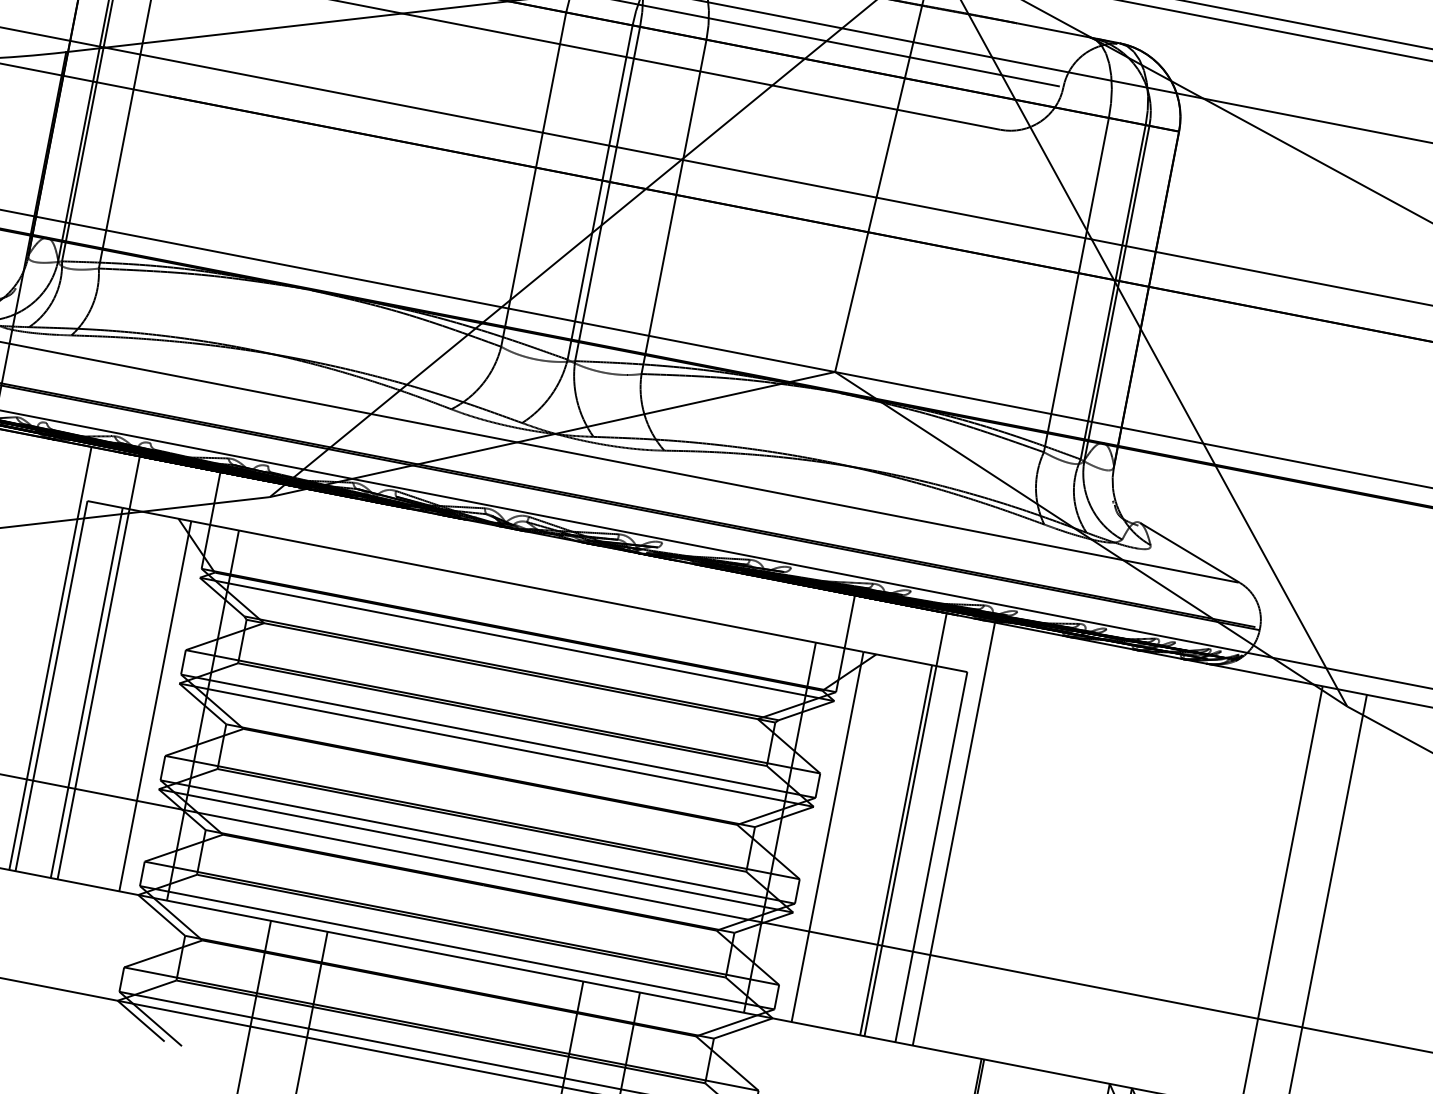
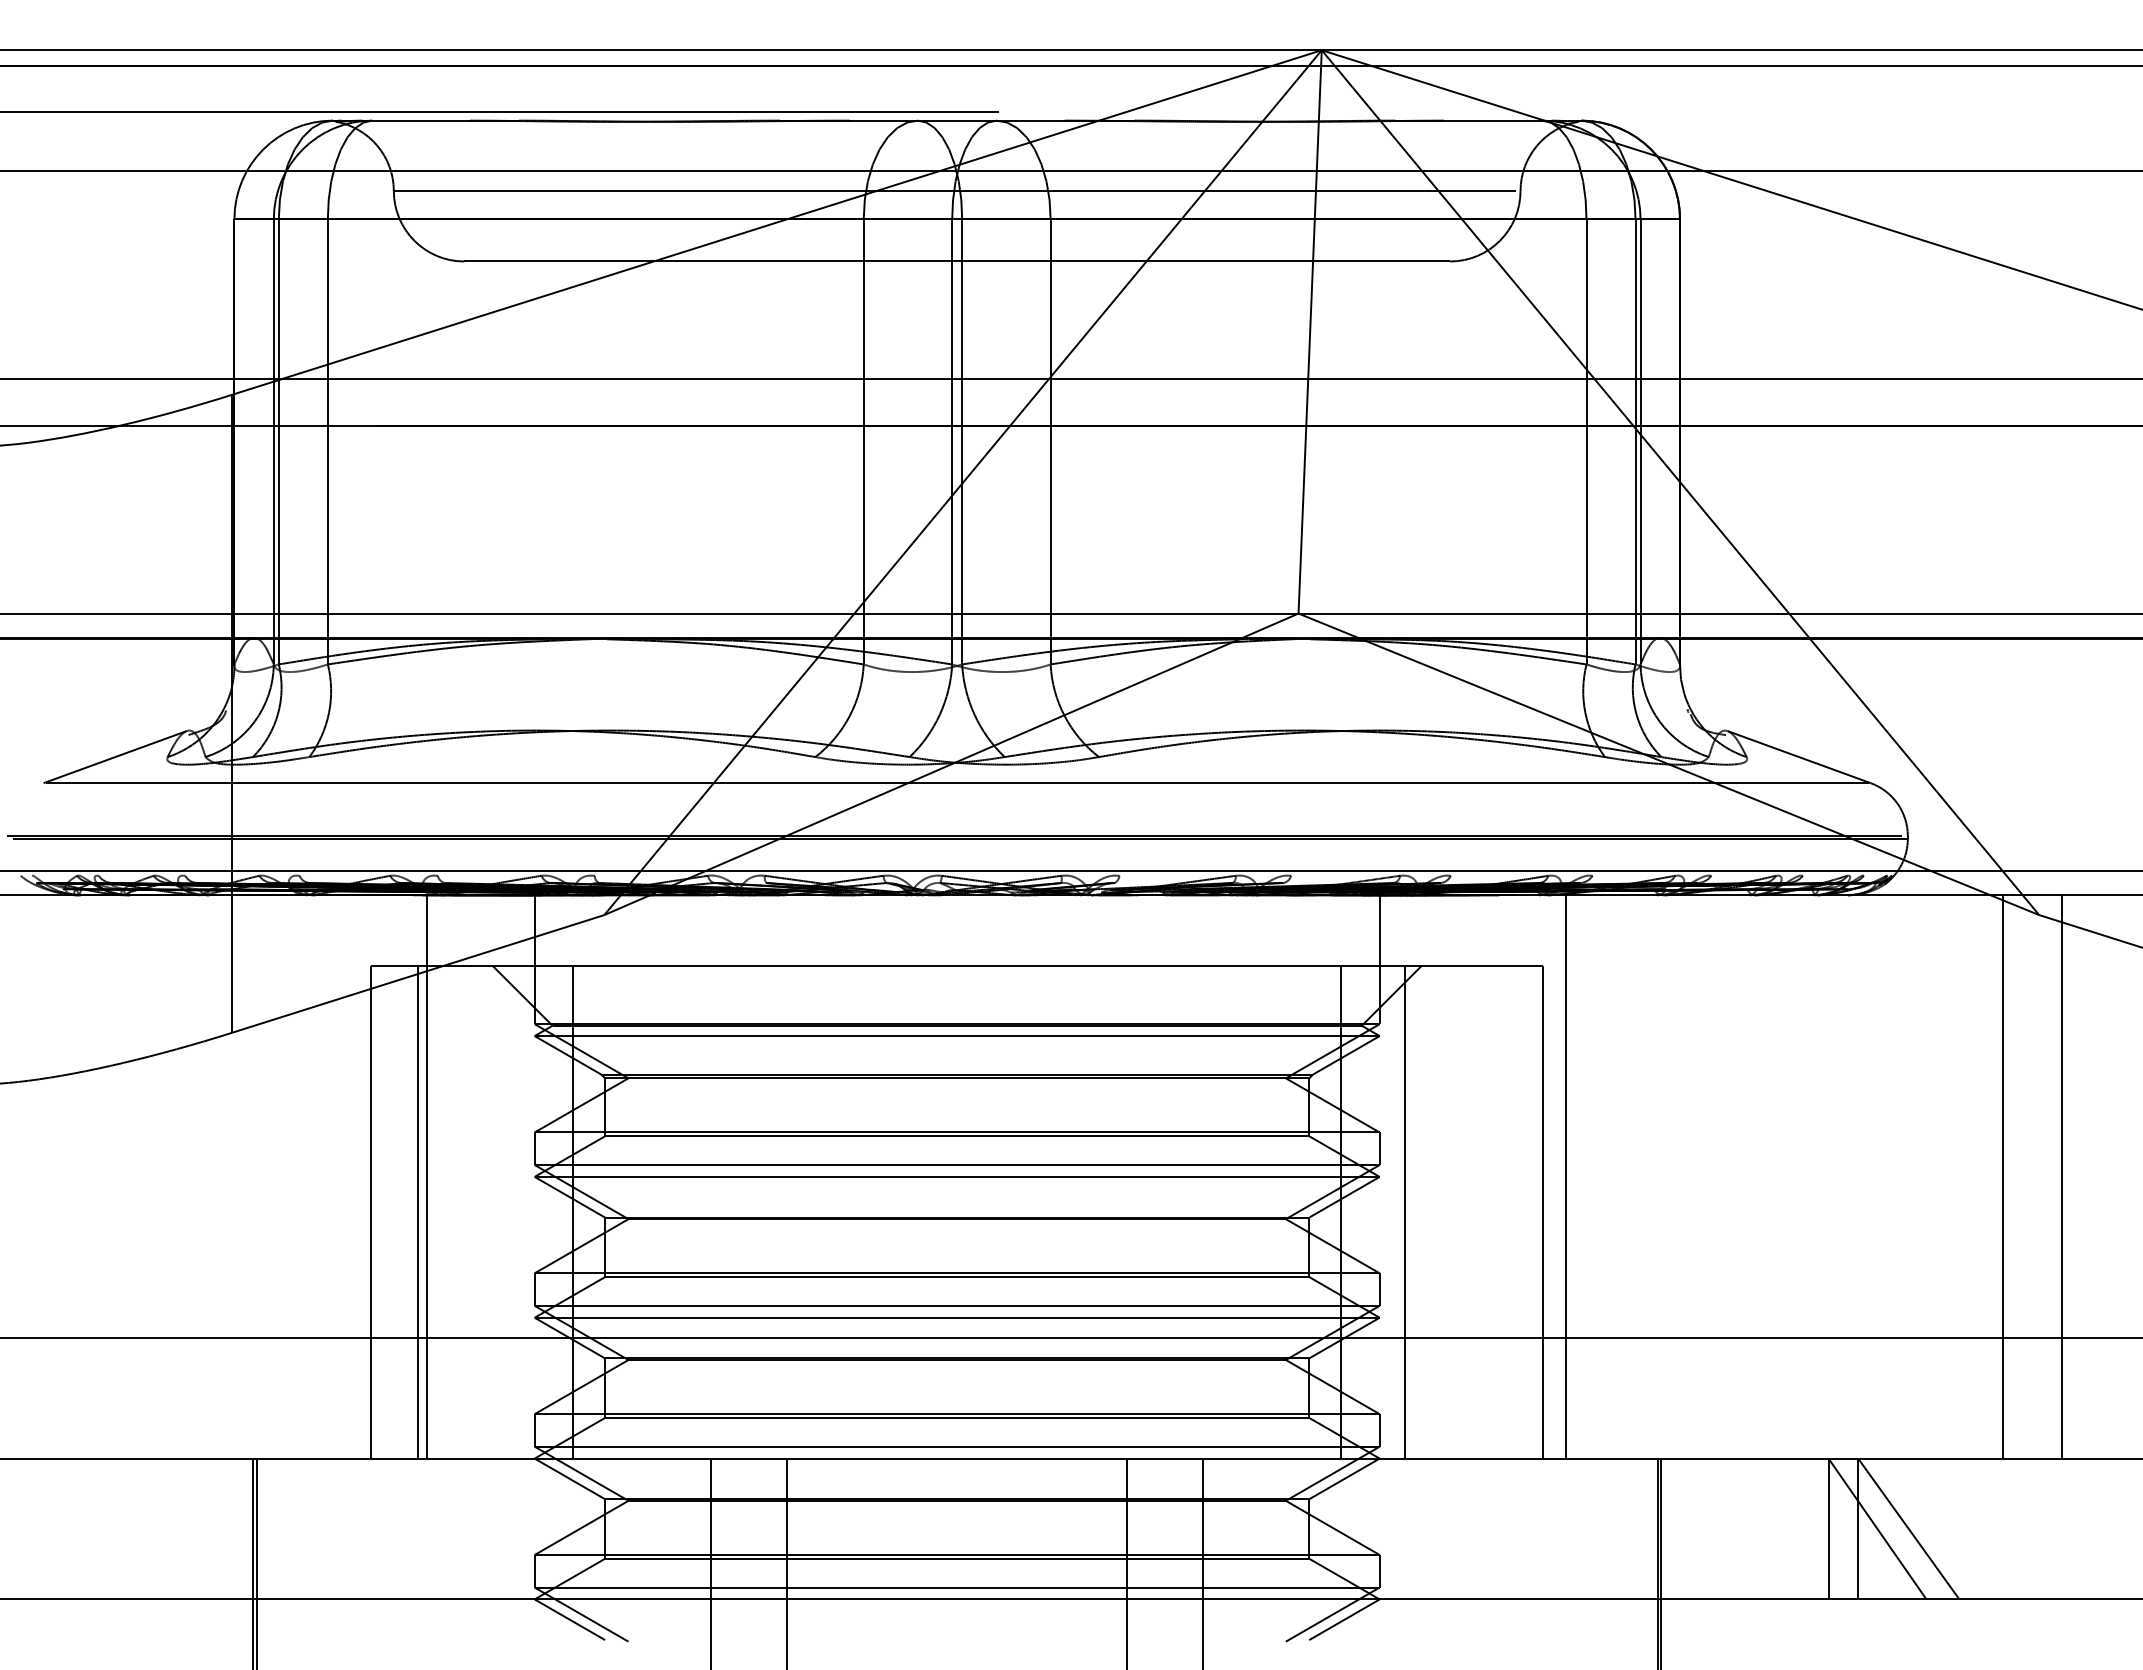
line: (50, 658) -> (363, 1176), removed
line: (155, 705) -> (509, 1211), removed
line: (905, 824) -> (1501, 1176), removed
line: (896, 849) -> (1496, 1211), removed

